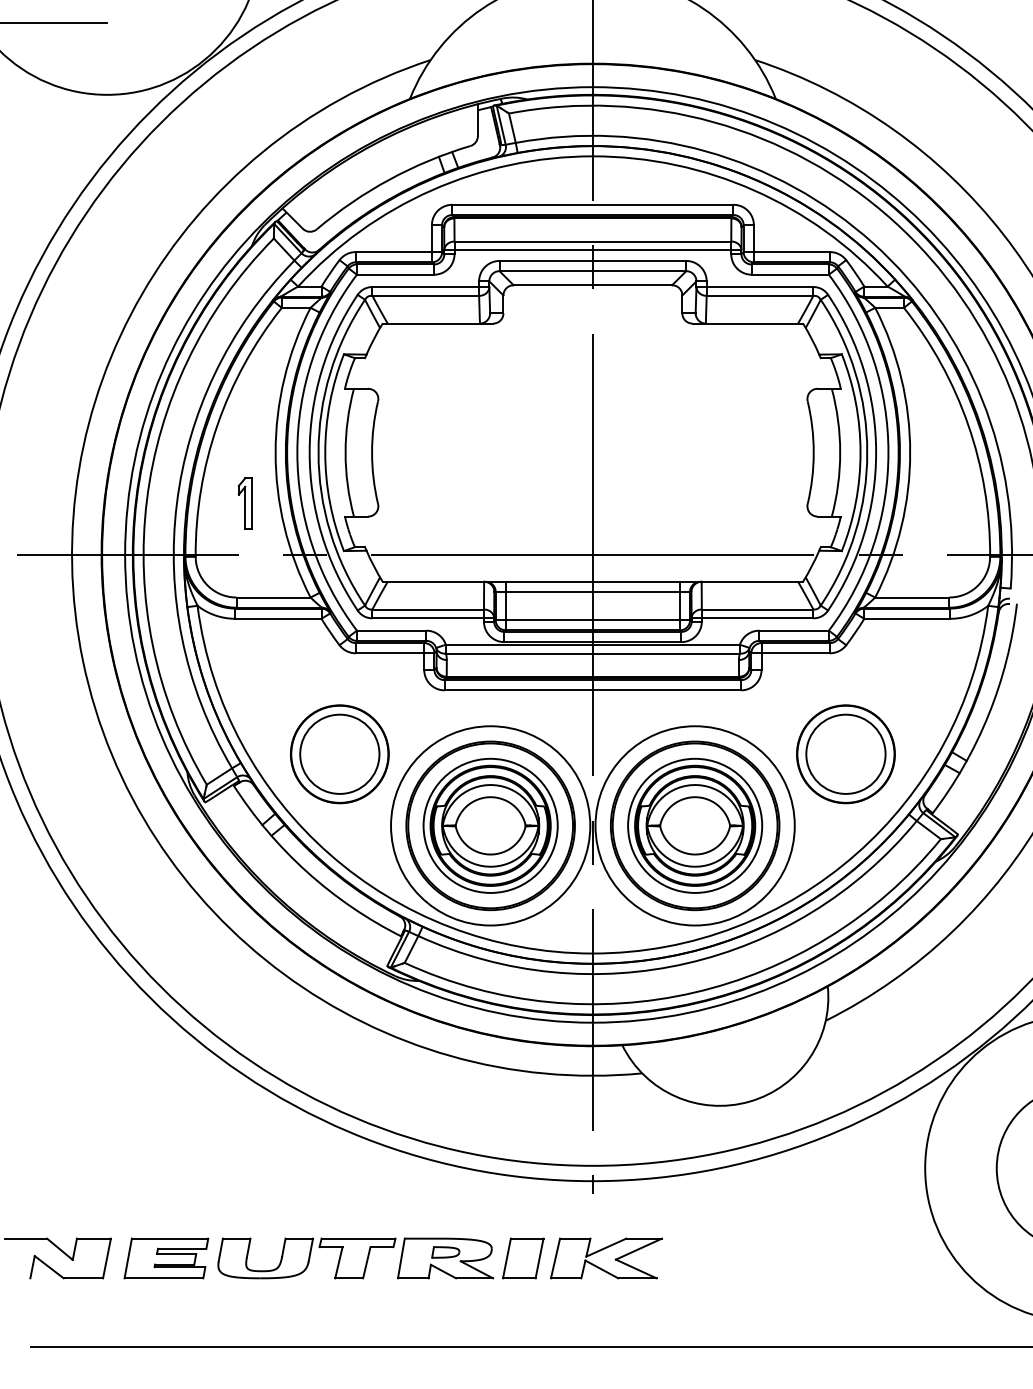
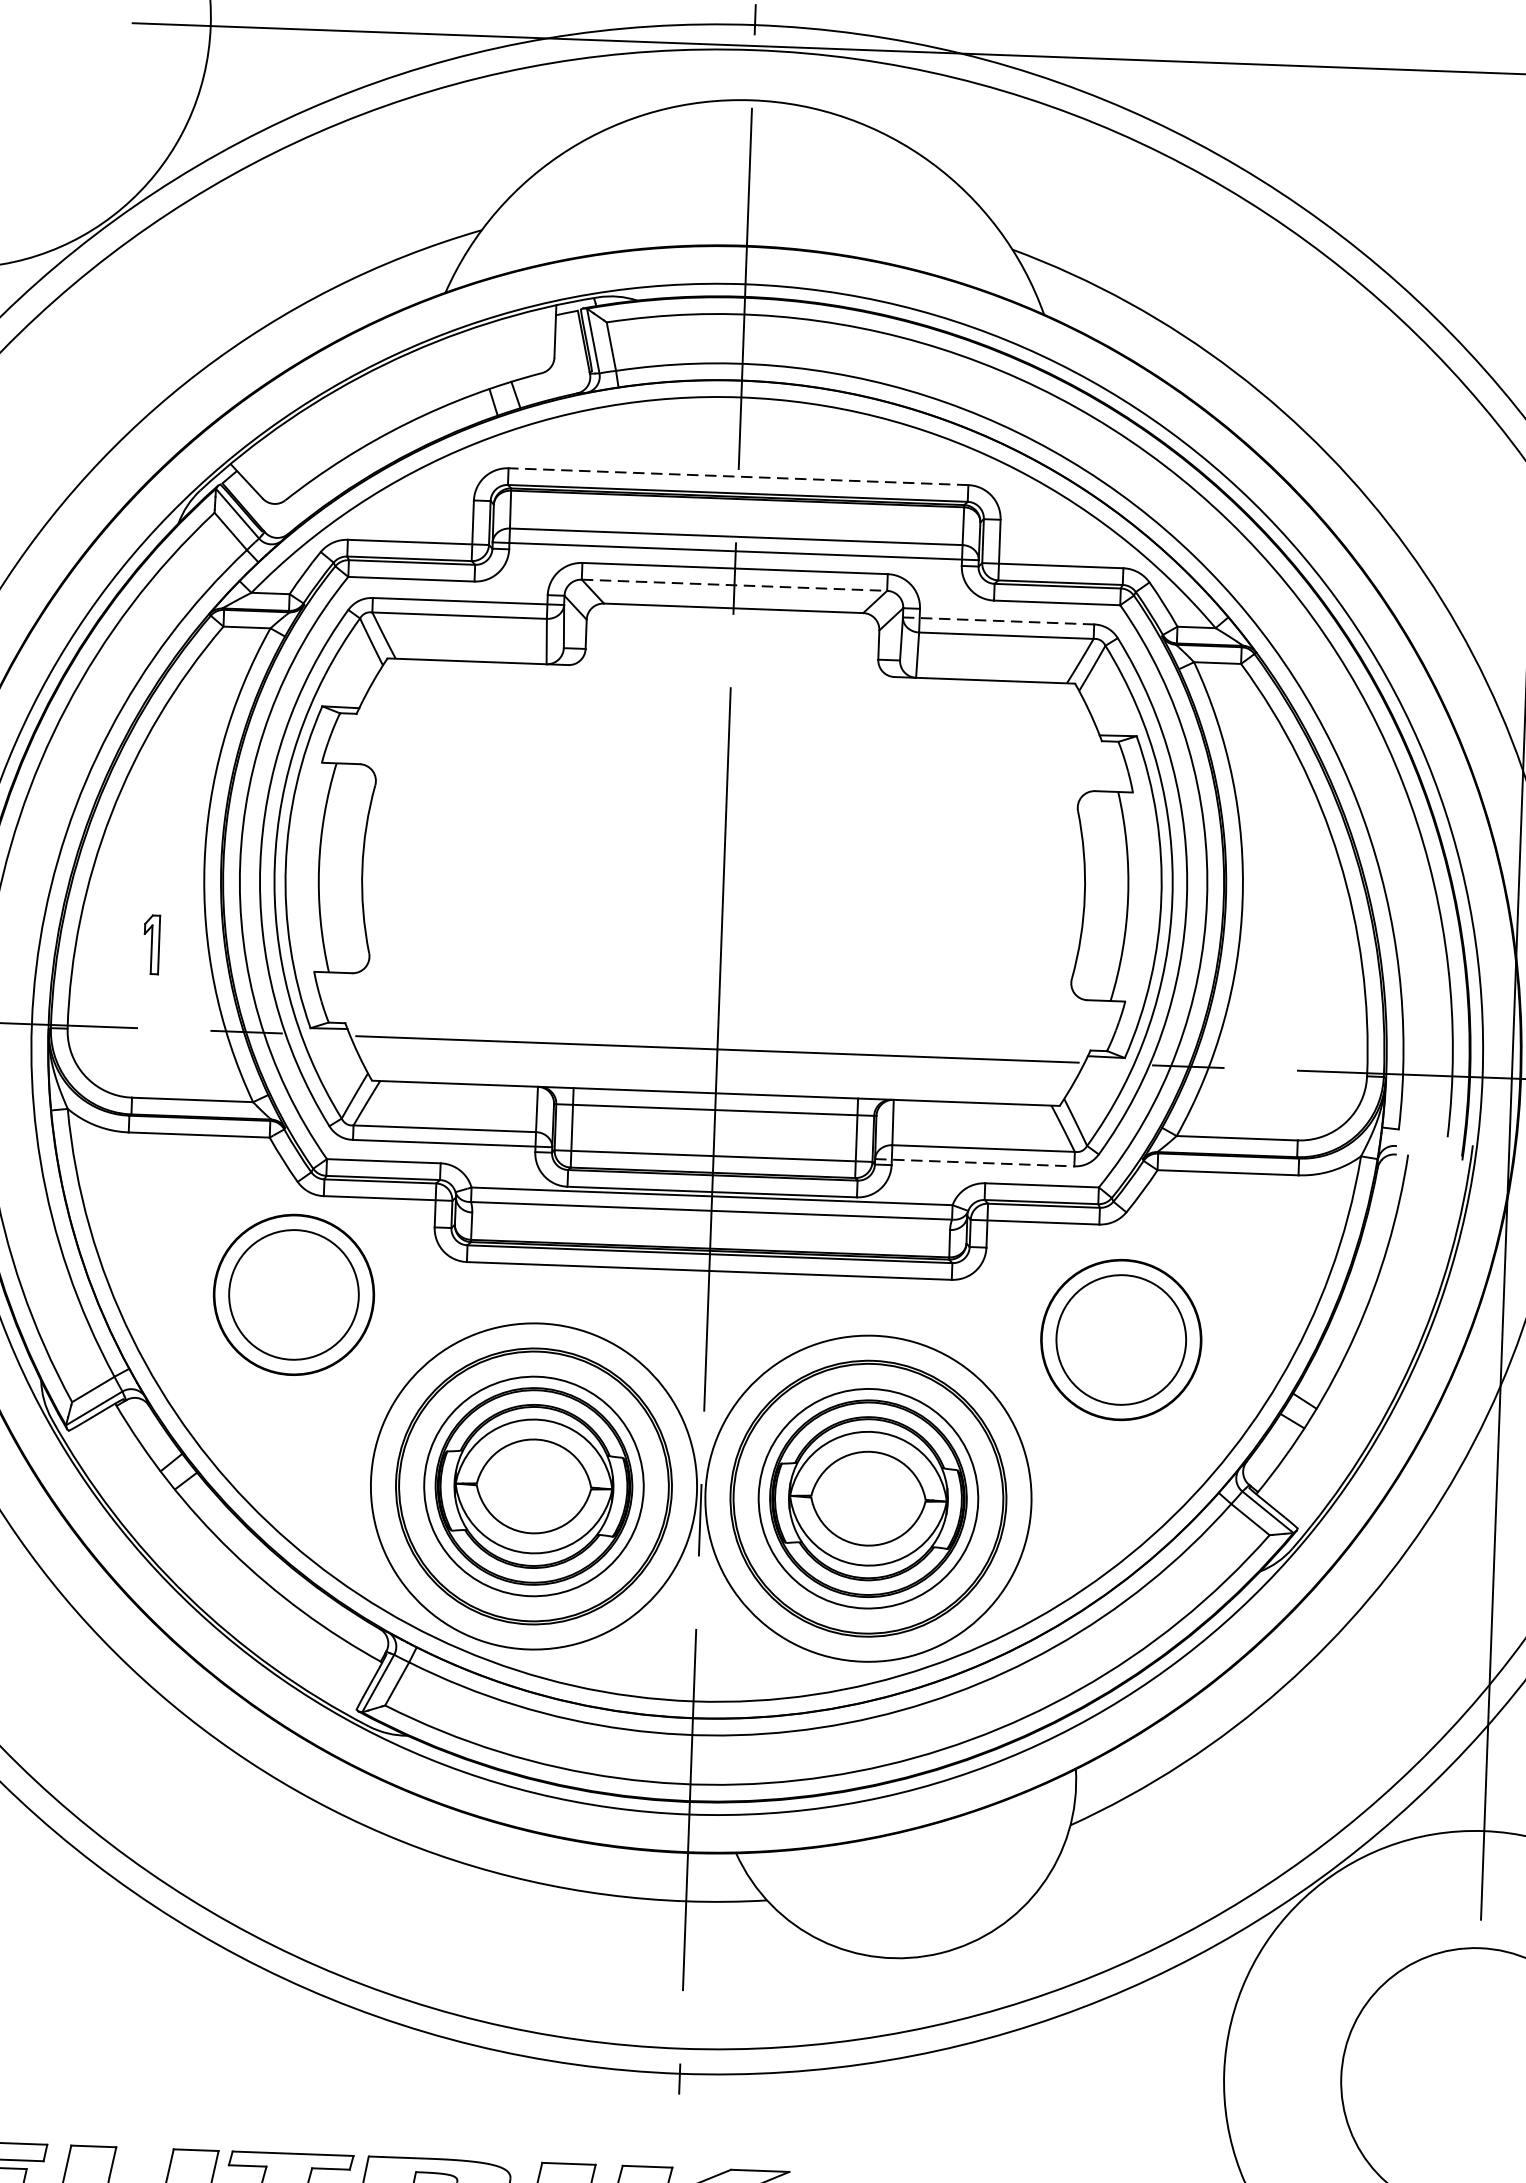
line: (592, 204) -> (737, 476), solid -> dashed
line: (593, 271) -> (735, 585), solid -> dashed
line: (755, 287) -> (999, 621), solid -> dashed
part: (244, 503) -> (150, 944), size x0.7
line: (752, 618) -> (974, 1162), solid -> dashed
part: (339, 754) -> (293, 1295), moved
part: (845, 754) -> (1120, 1340), moved

